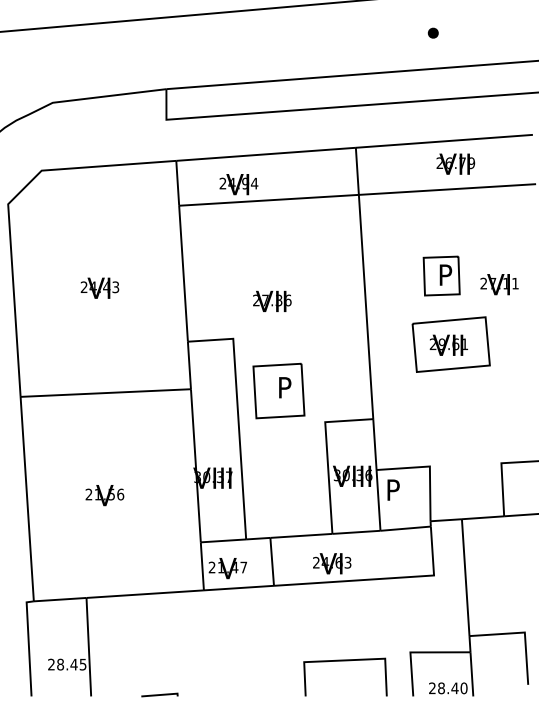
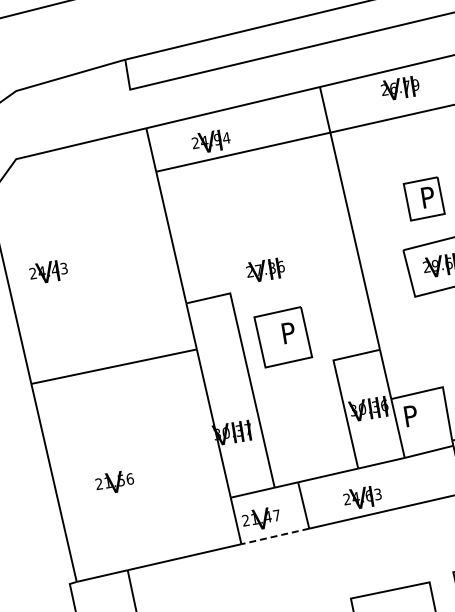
text: (455, 163) -> (400, 87), moved
text: (99, 287) -> (48, 271), moved
text: (272, 300) -> (265, 269), moved
text: (104, 495) -> (114, 482), moved
line: (238, 588) -> (274, 536), solid -> dashed

